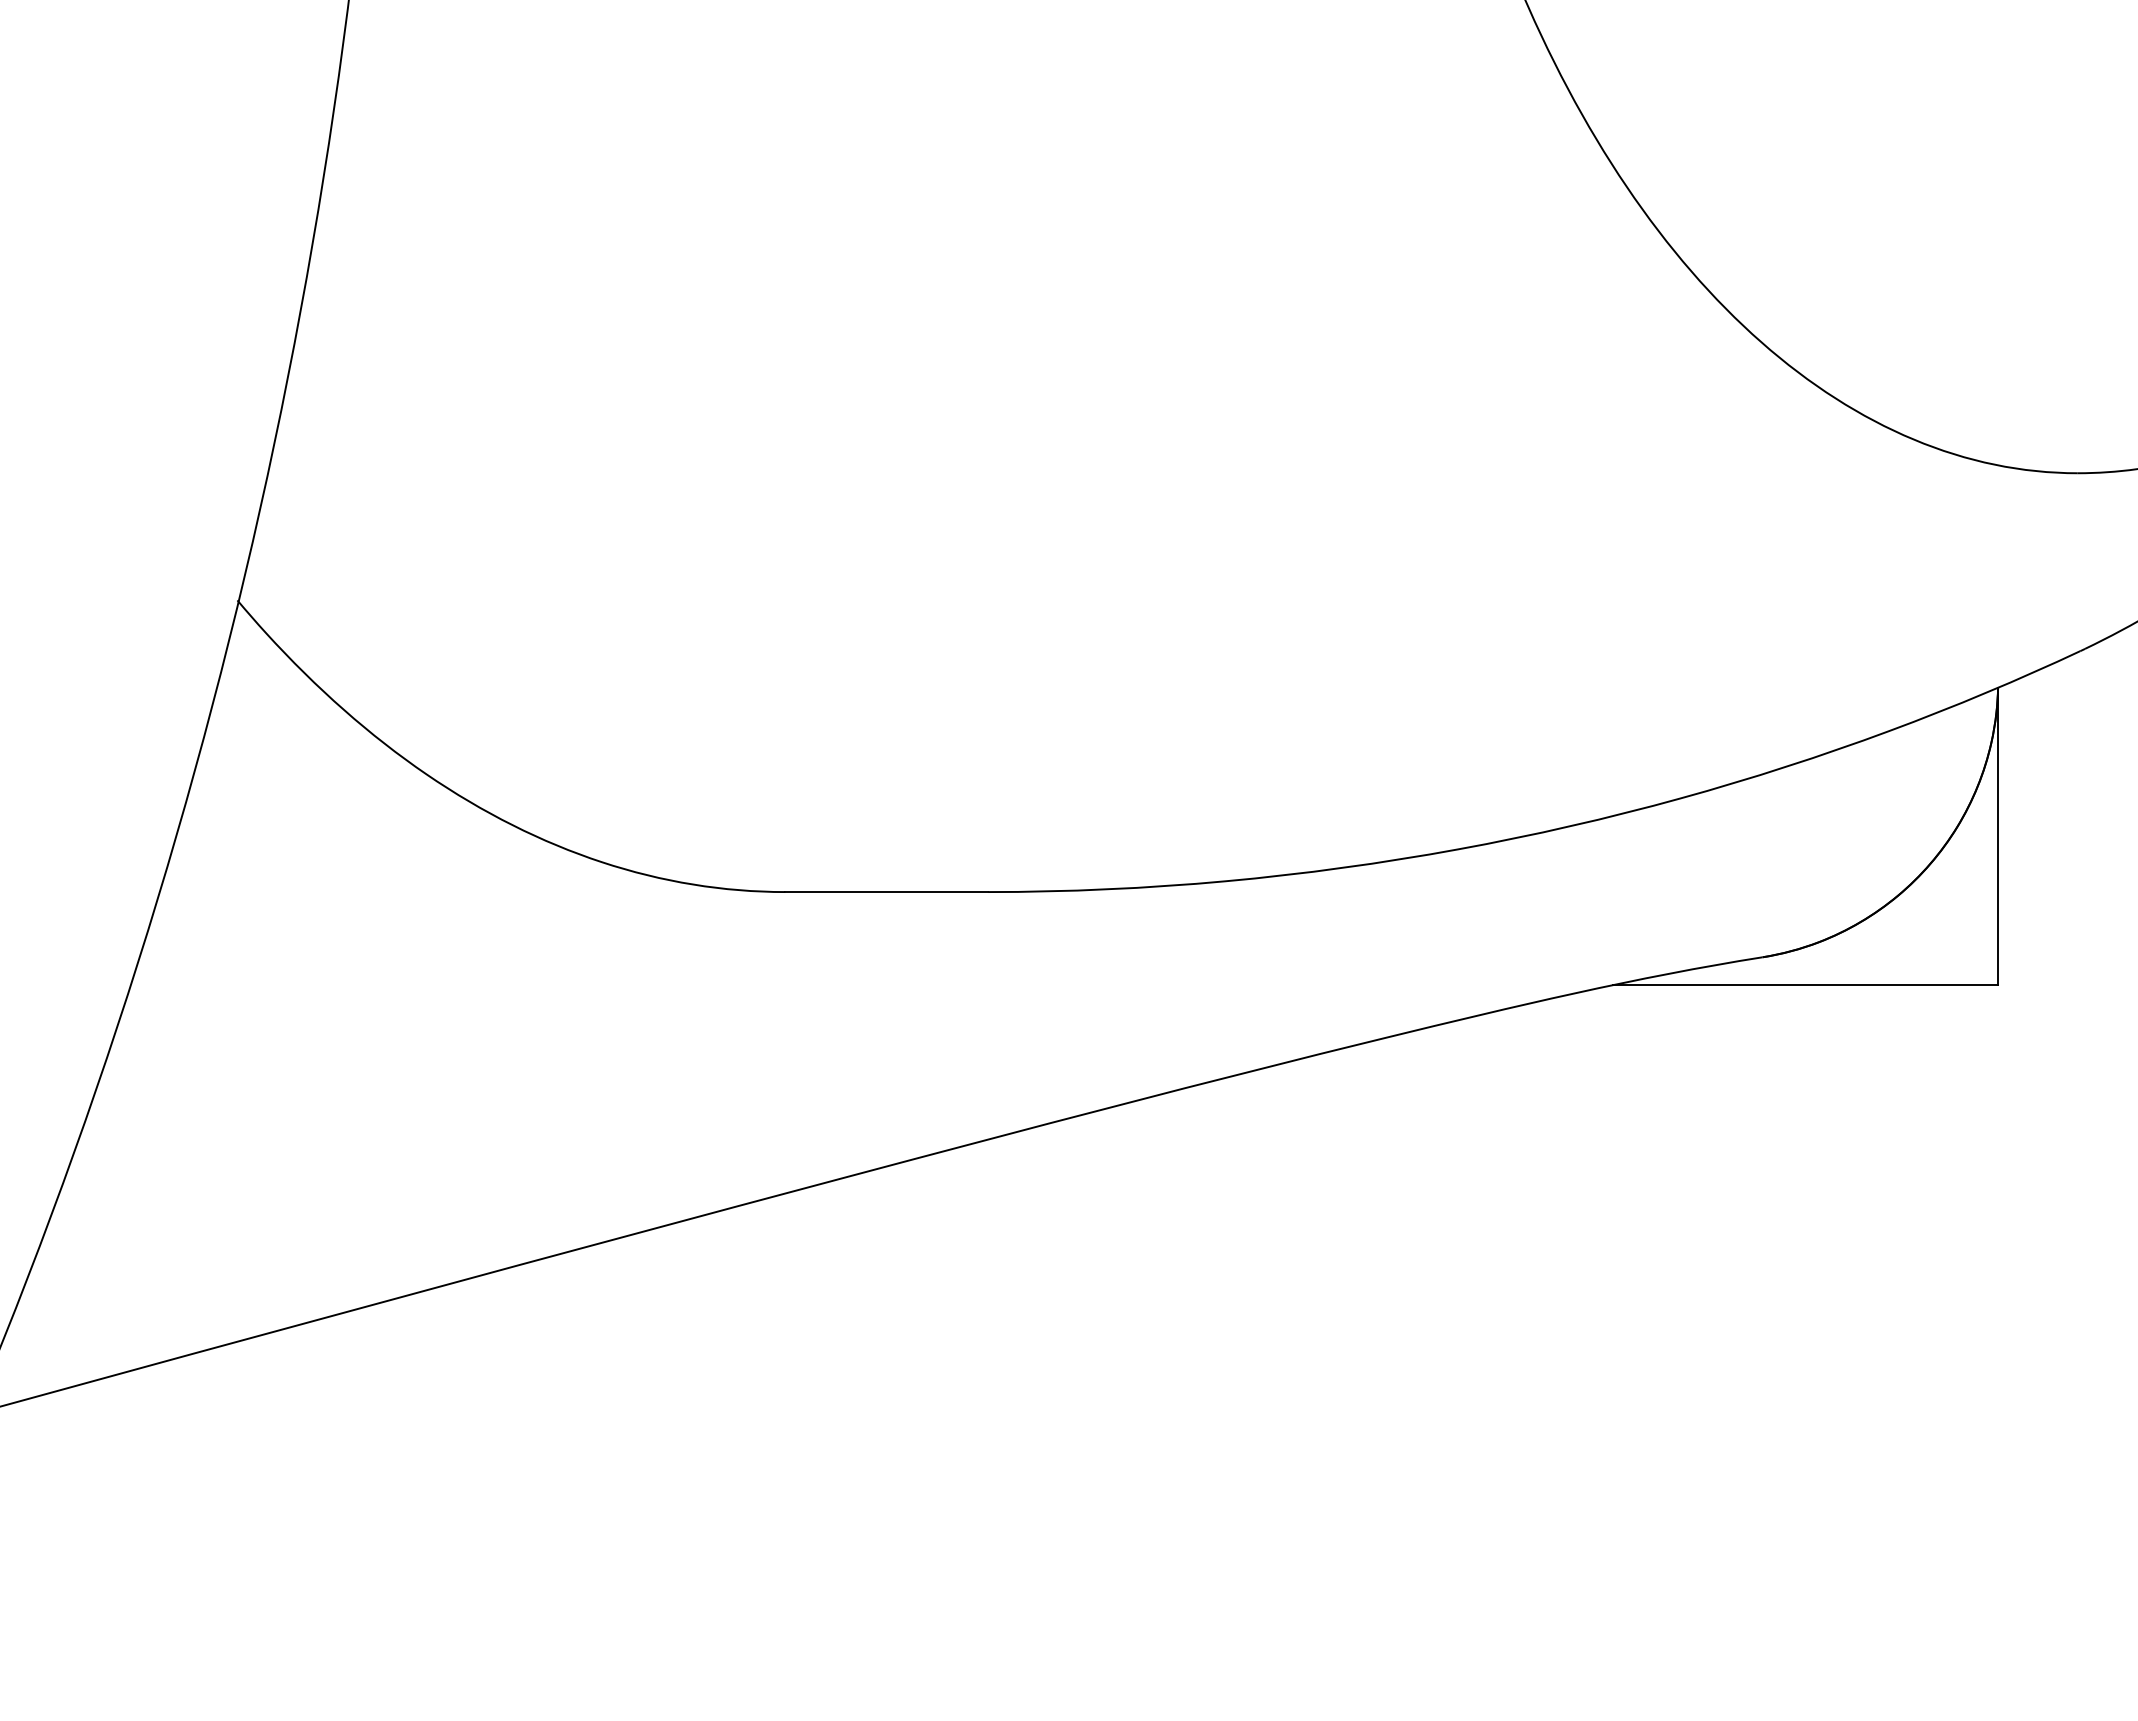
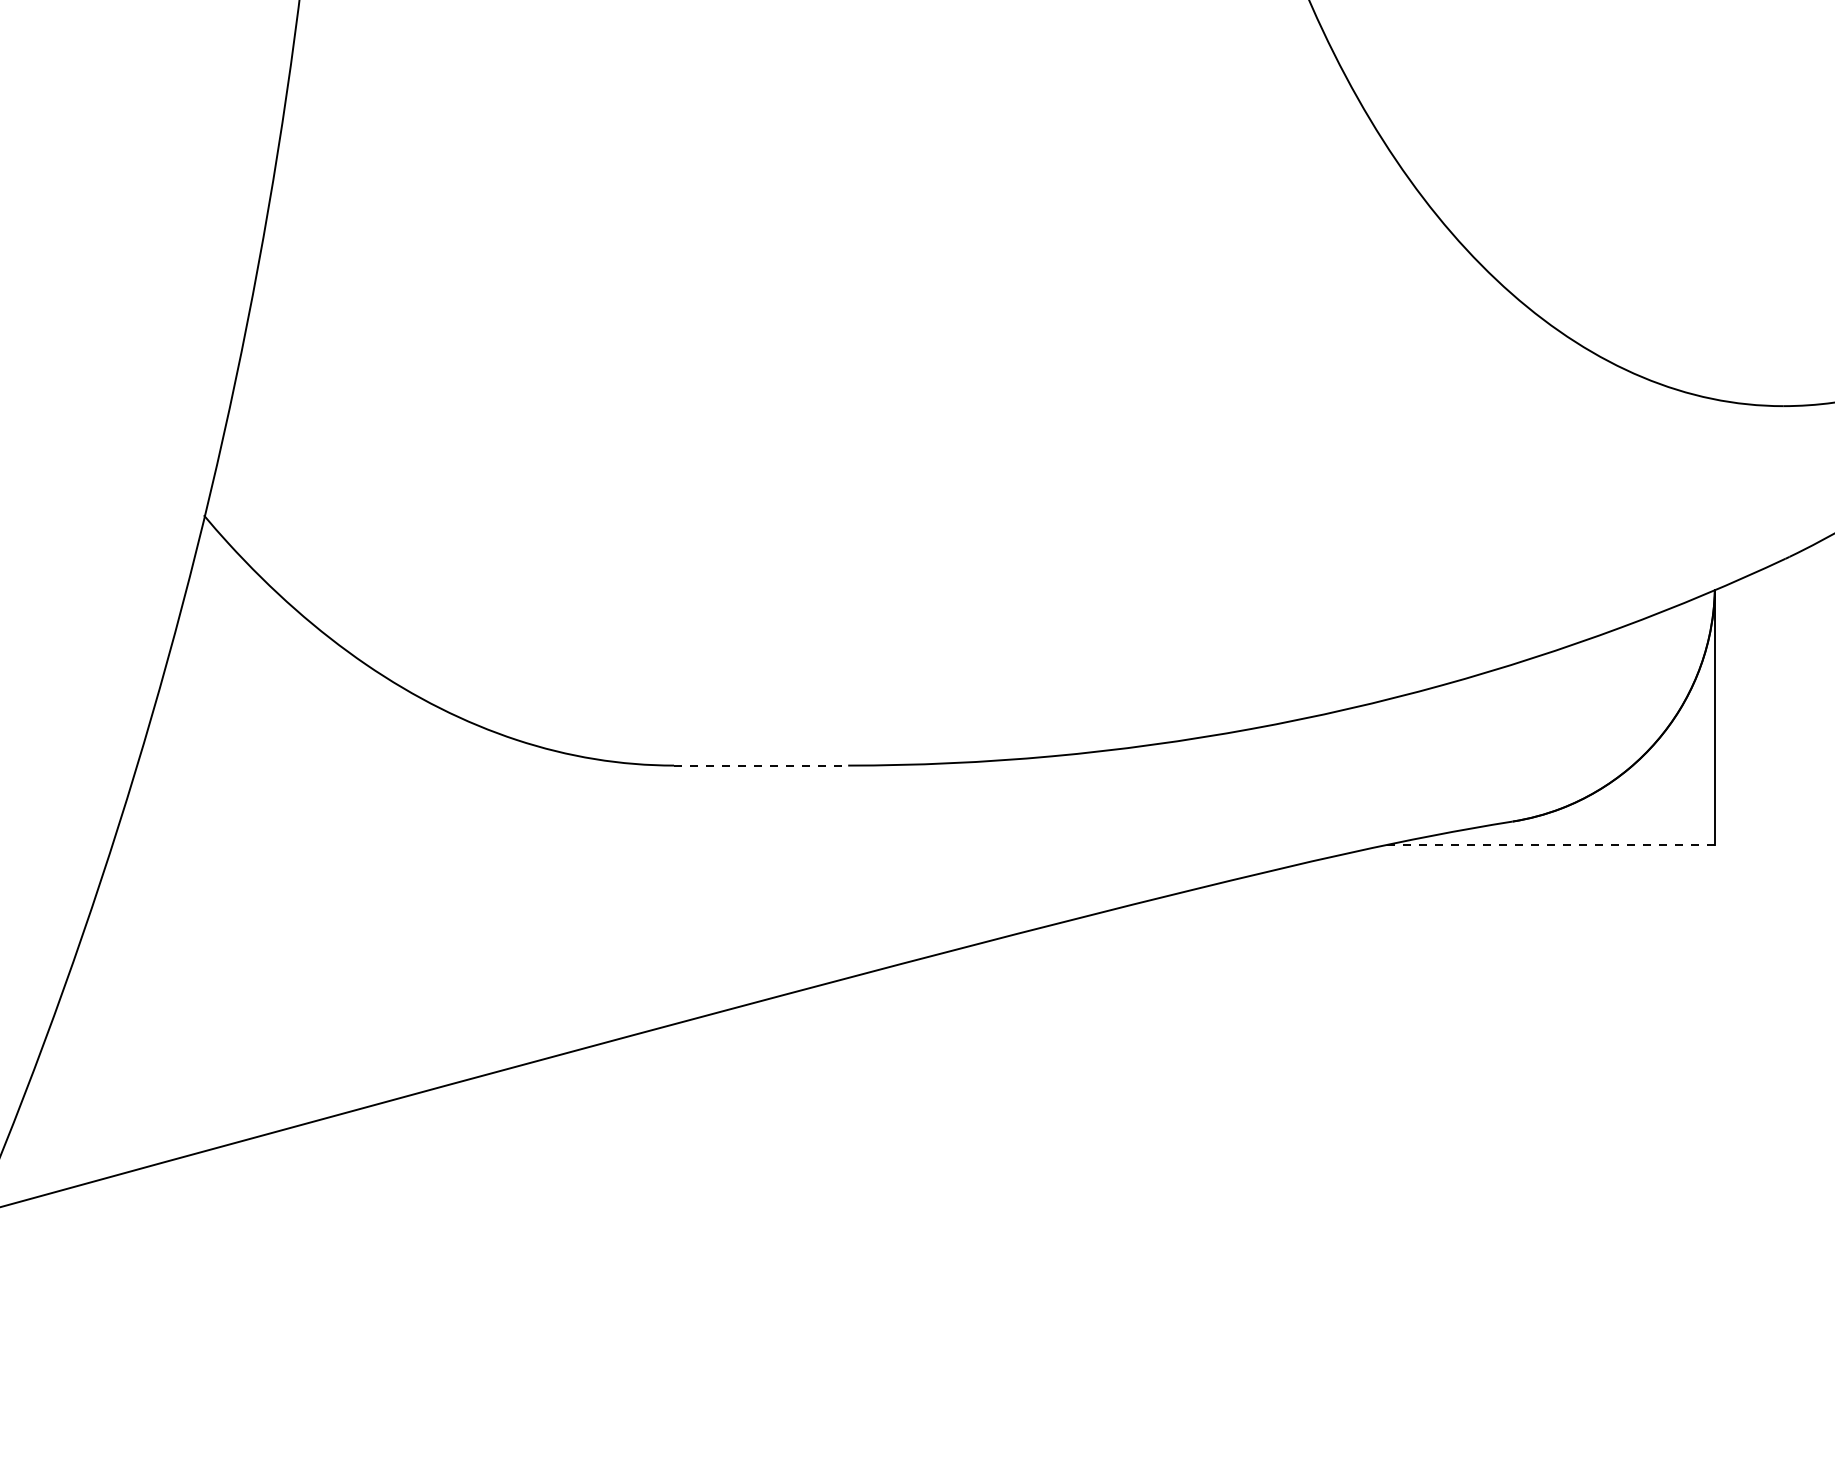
line: (887, 892) -> (761, 765), solid -> dashed
line: (1805, 985) -> (1549, 845), solid -> dashed

